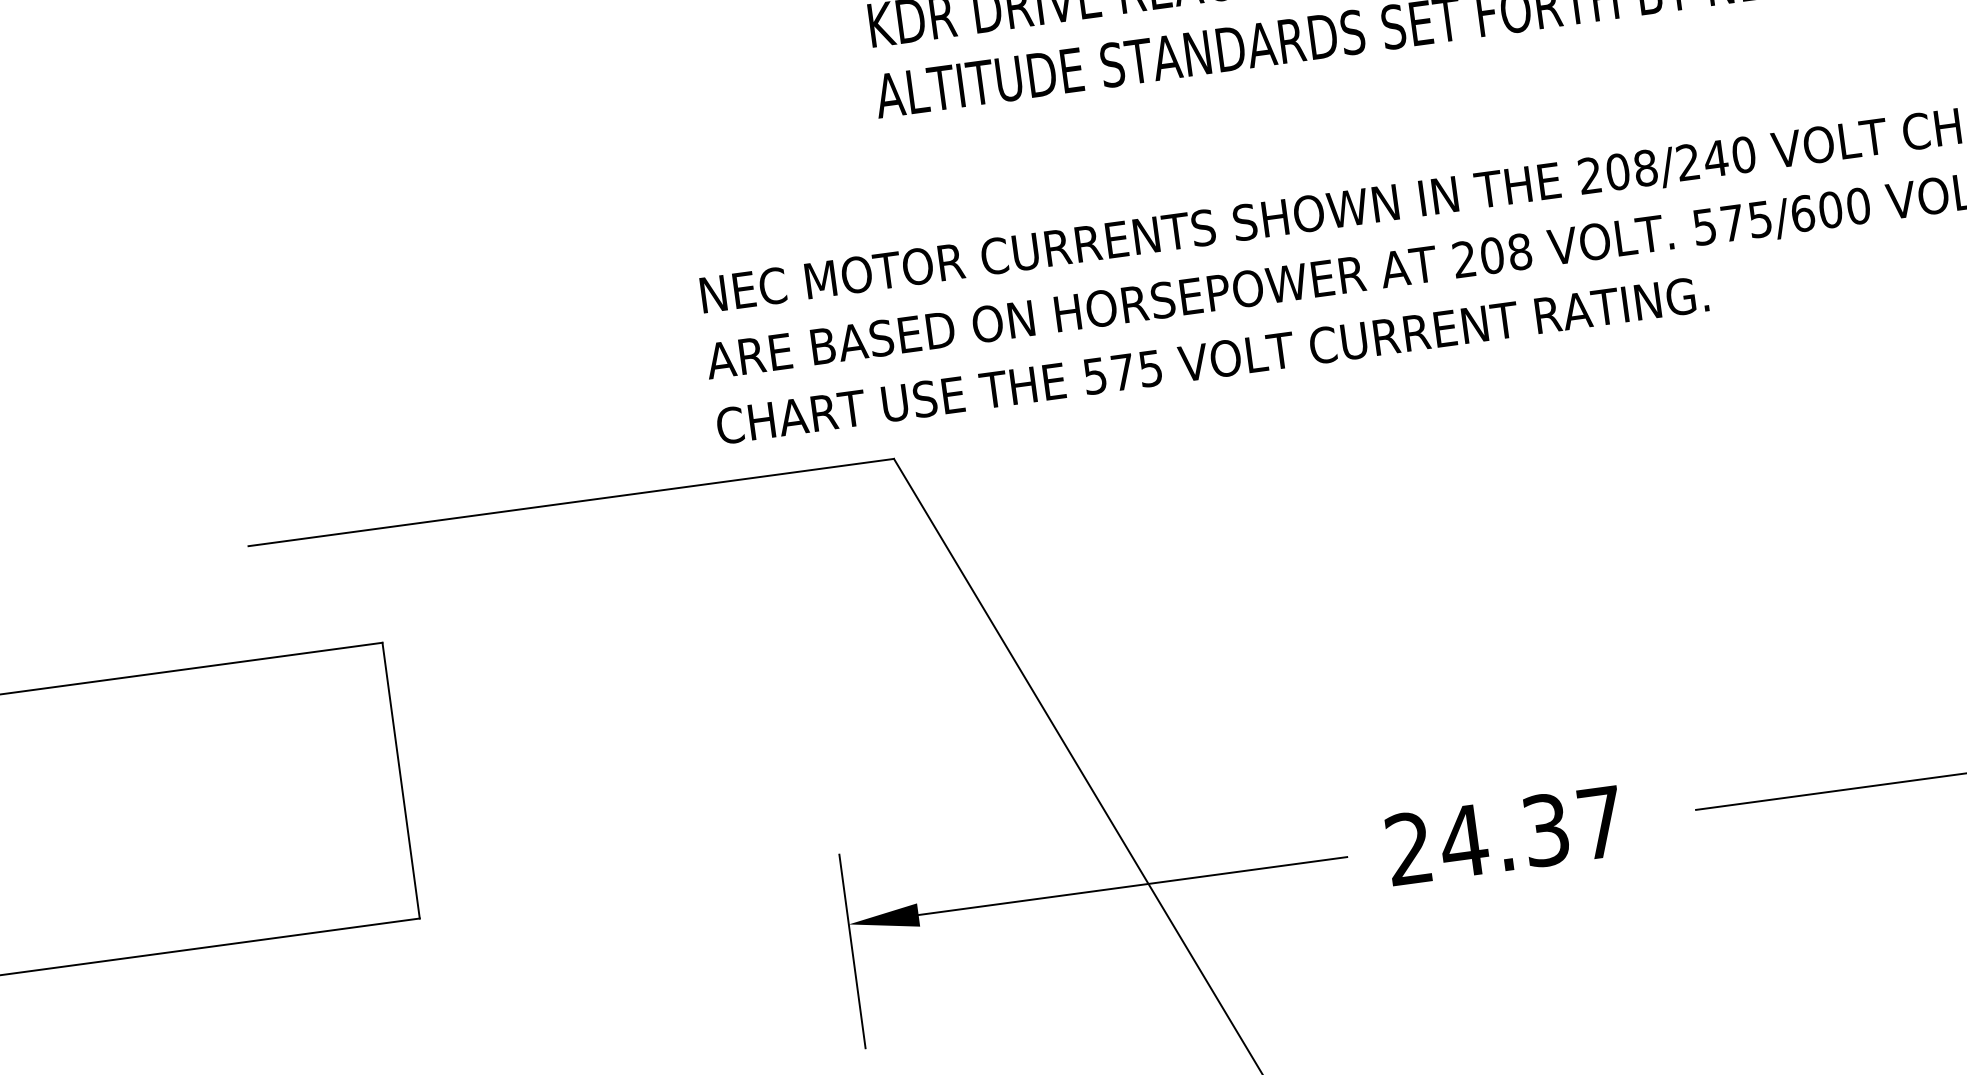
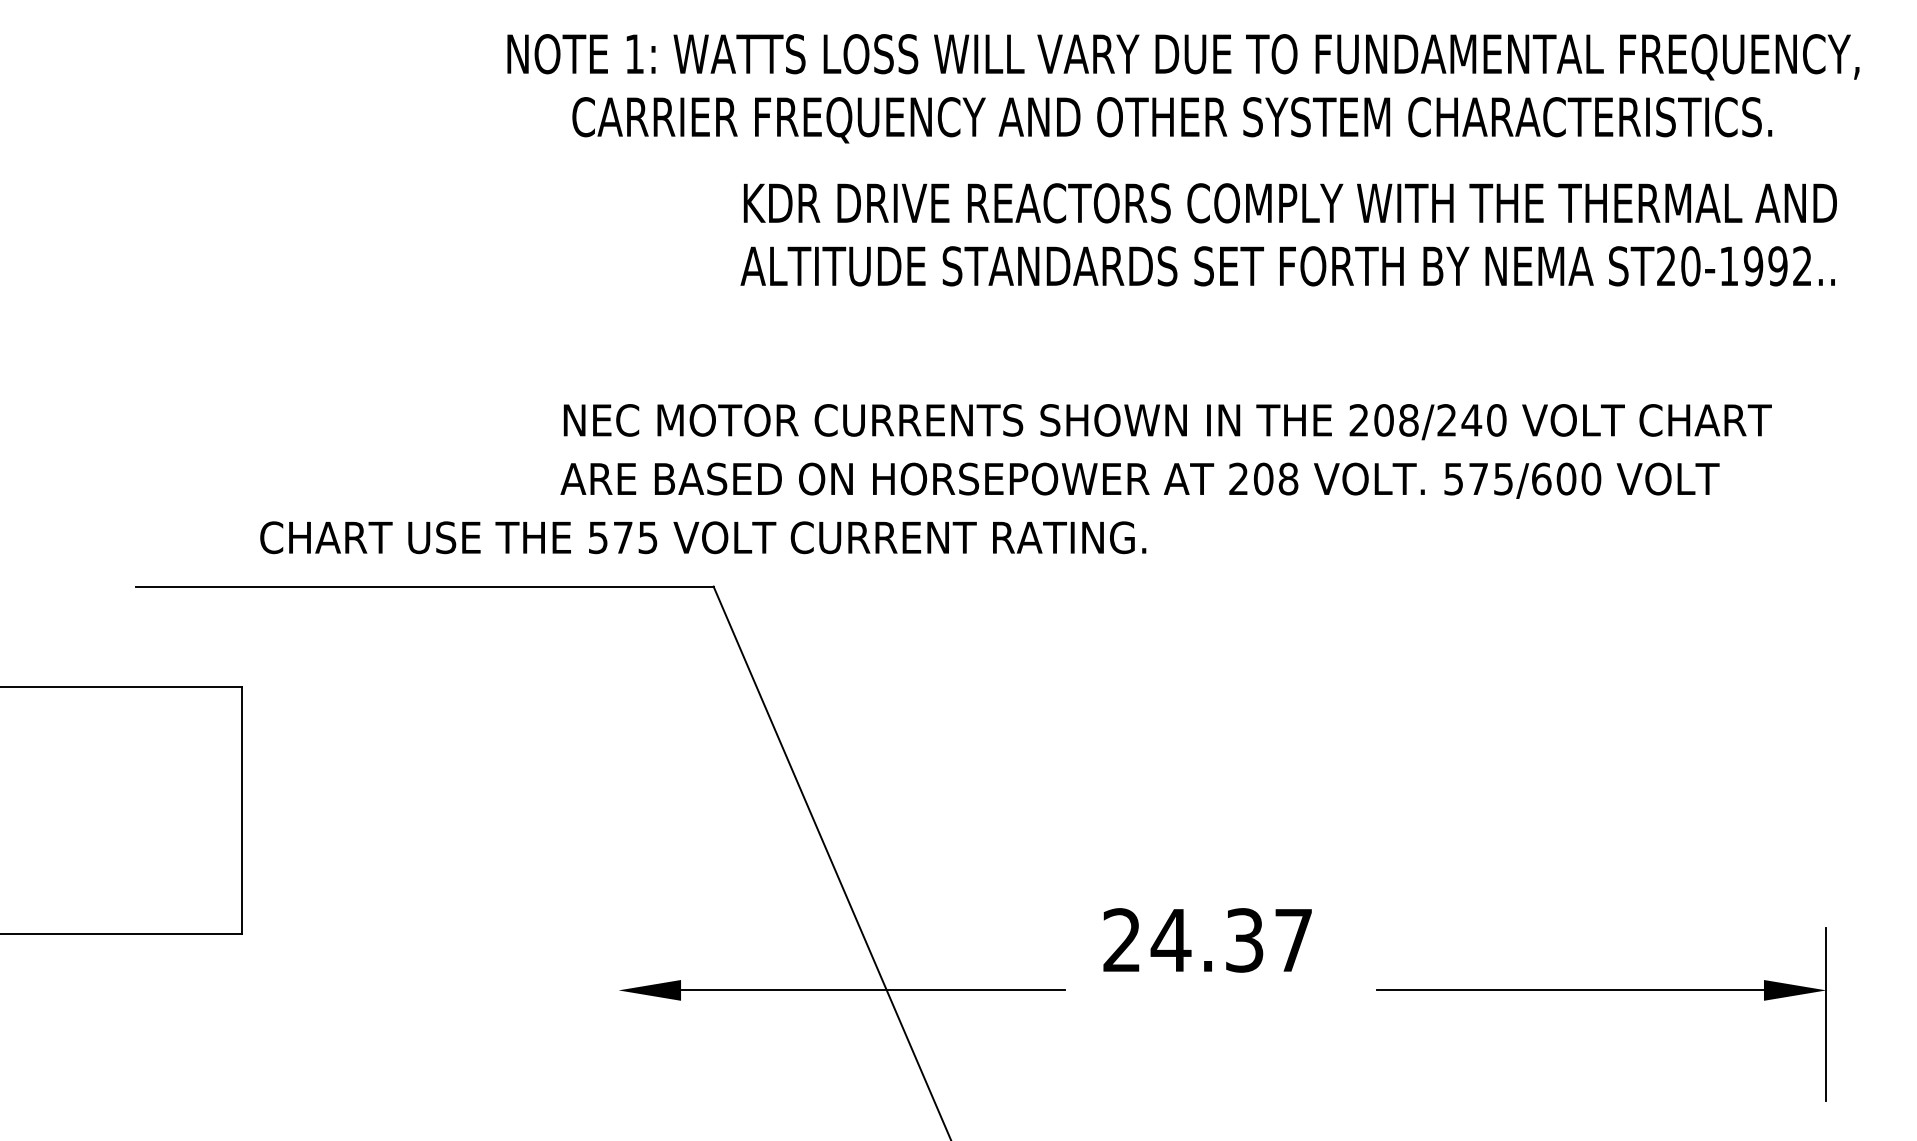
text: (1212, 359) -> (703, 537), moved
text: (1504, 835) -> (1207, 940), moved
line: (852, 951) -> (618, 1014), removed

